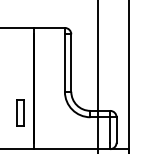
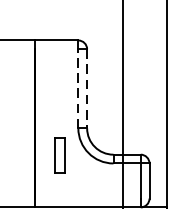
line: (64, 63) -> (77, 89), solid -> dashed
line: (71, 63) -> (87, 89), solid -> dashed
part: (20, 112) -> (59, 155), moved

